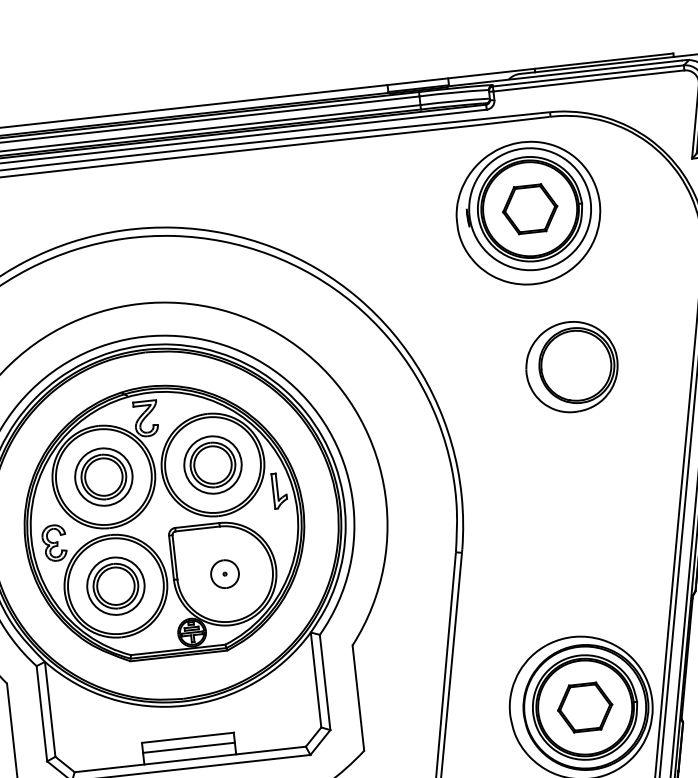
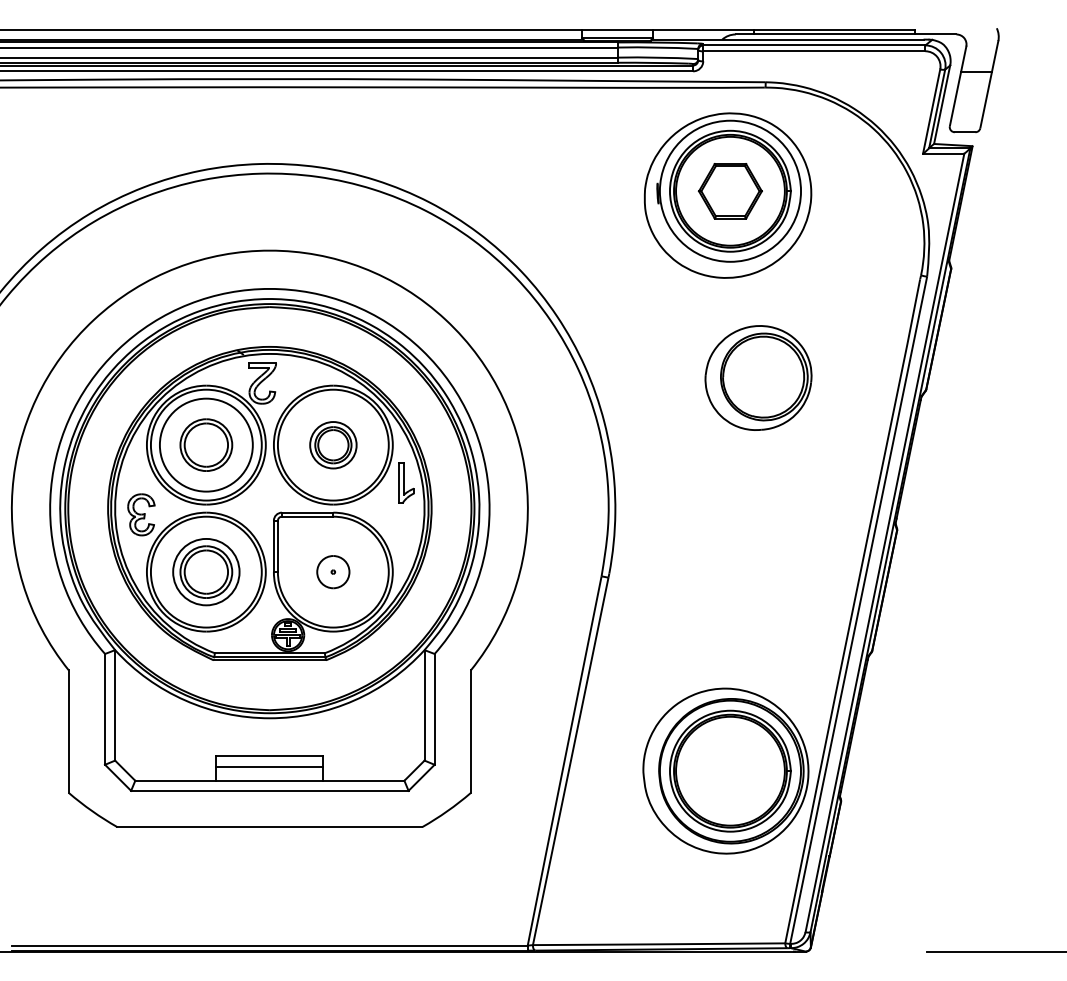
part: (213, 465) -> (333, 445), size x0.7
circle: (103, 476) -> (206, 444), size x1.4
part: (585, 706) -> (730, 770), removed

